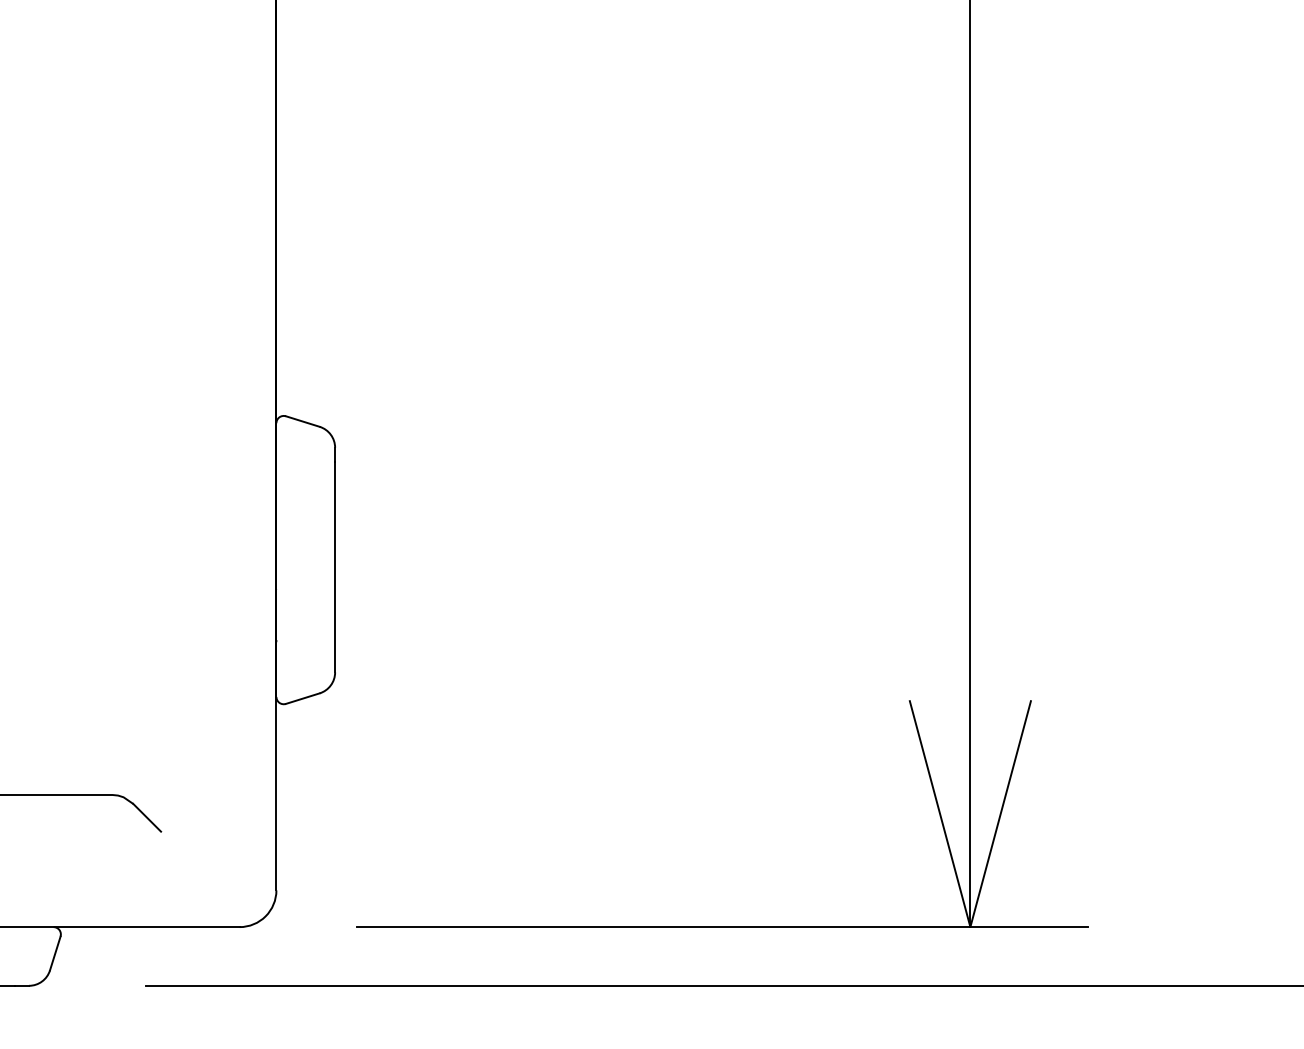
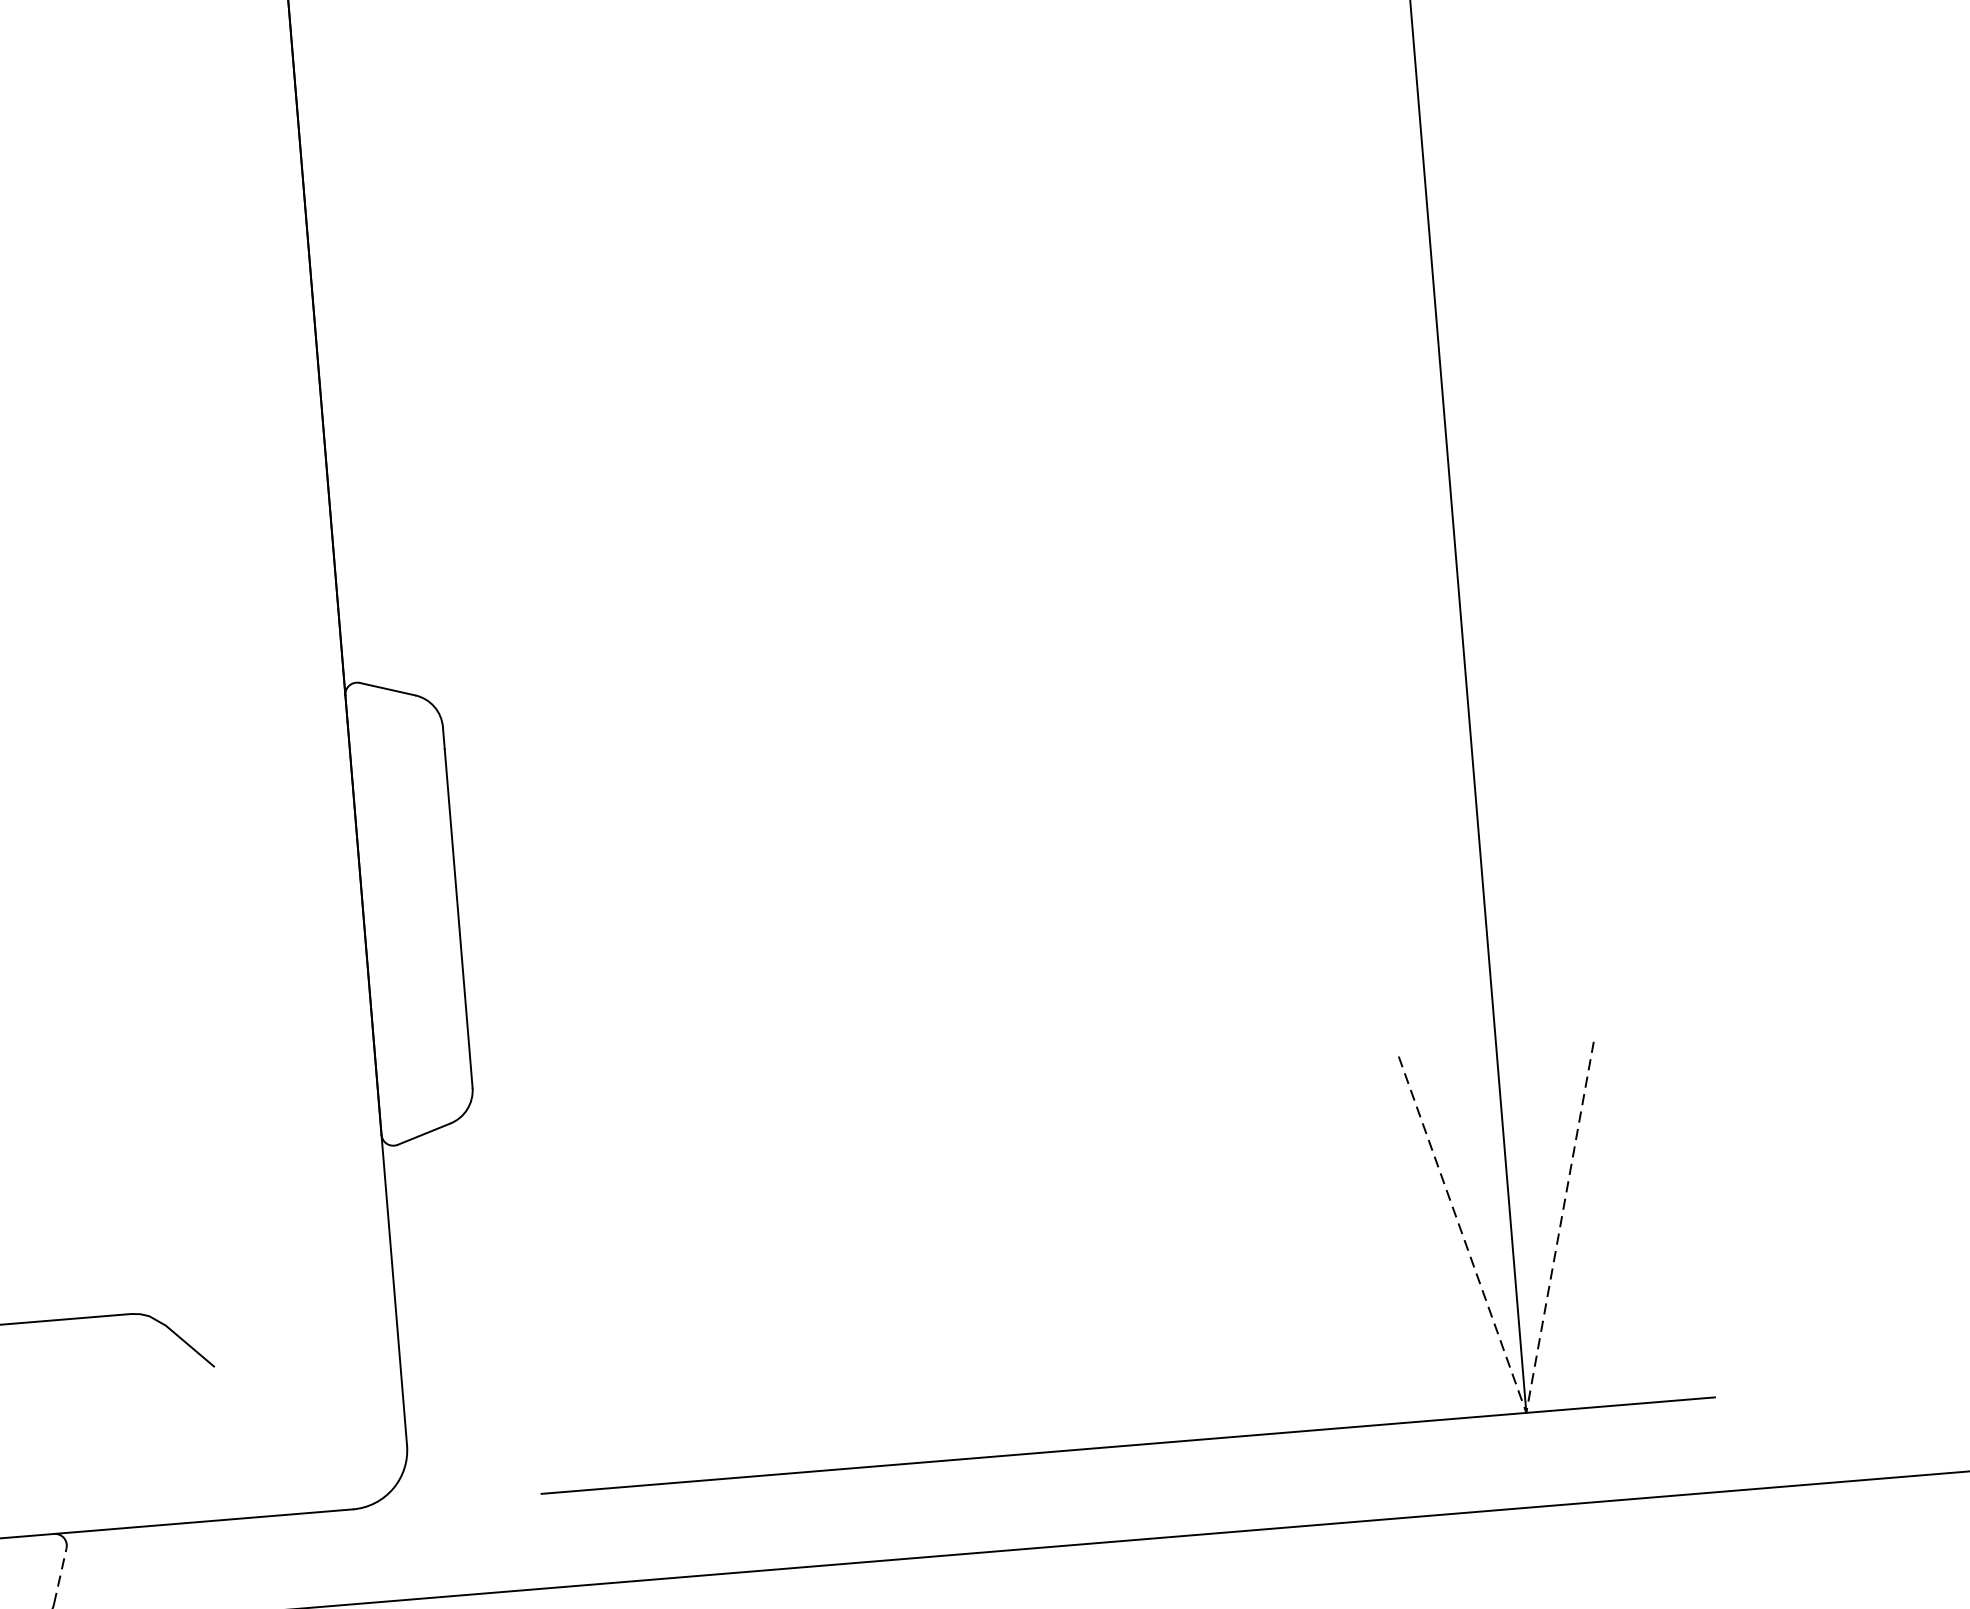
line: (970, 927) -> (1526, 1413), solid -> dashed
line: (55, 953) -> (60, 1576), solid -> dashed

